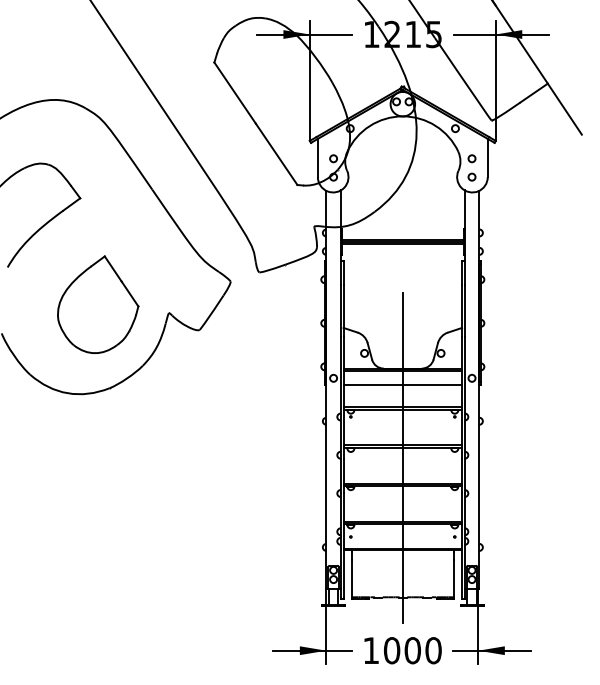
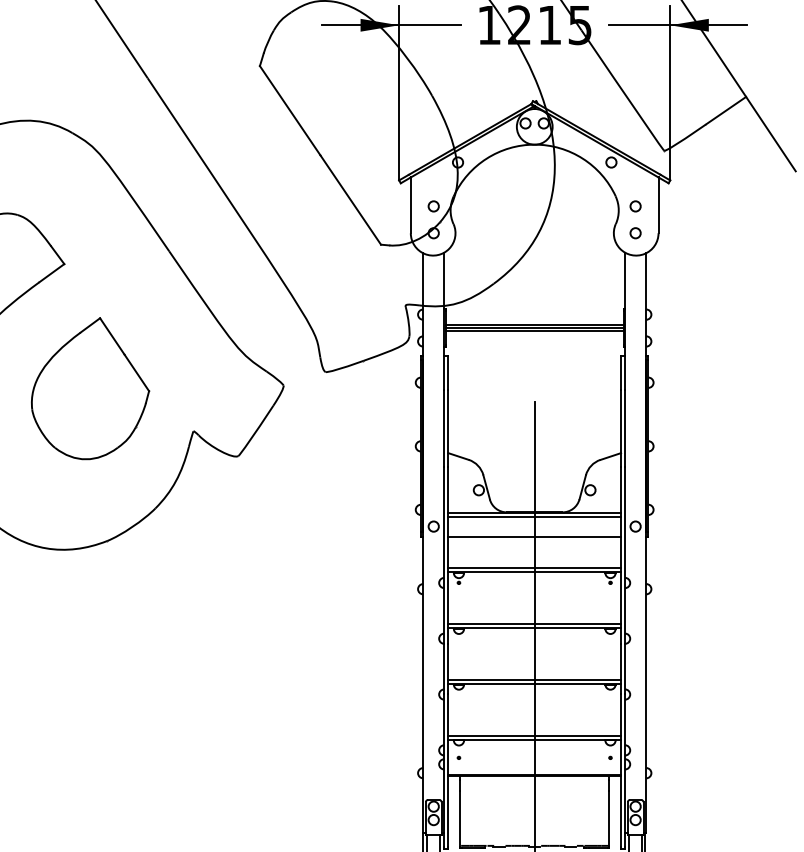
part: (98, 304) -> (90, 388), moved

